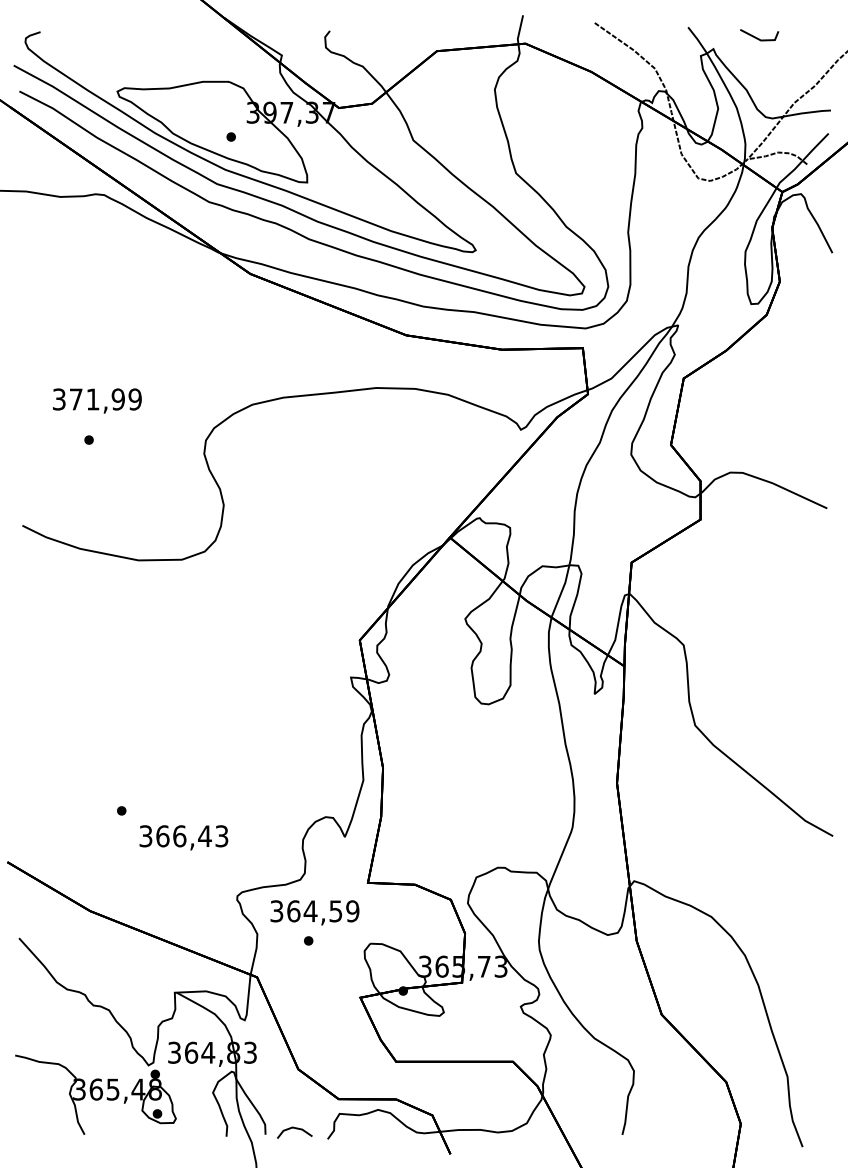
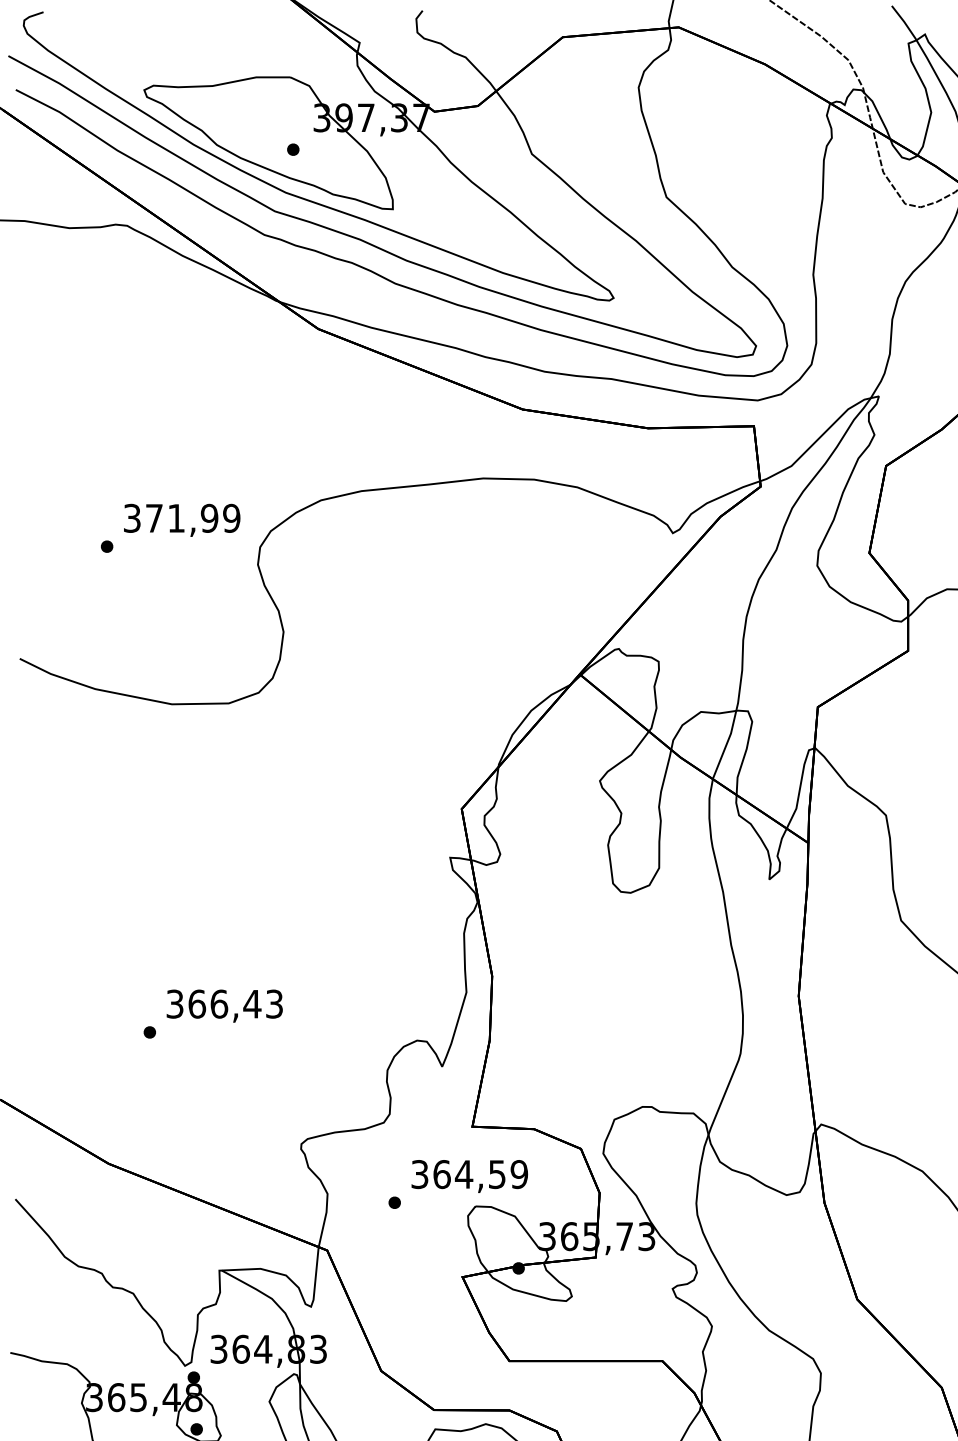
text: (97, 400) -> (182, 519), moved
text: (183, 837) -> (224, 1005), moved
text: (314, 912) -> (469, 1176), moved

